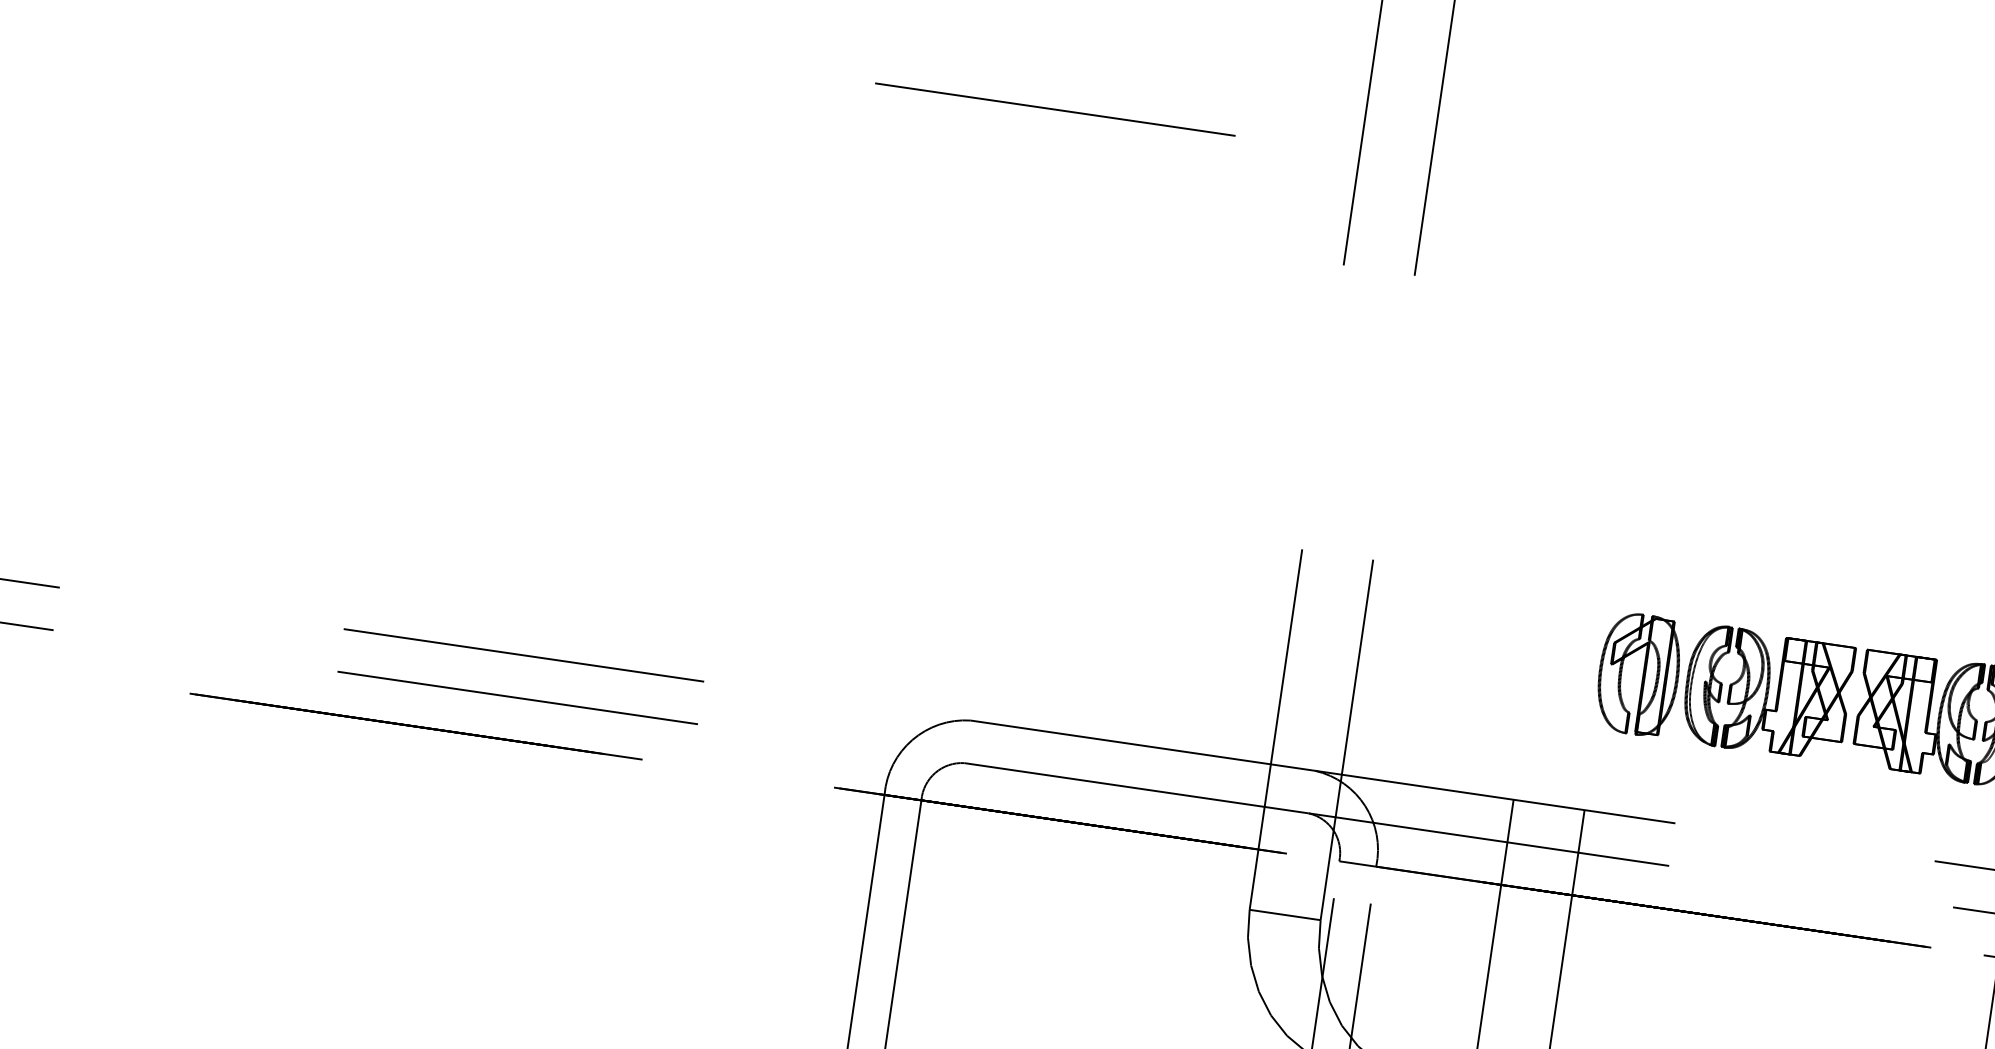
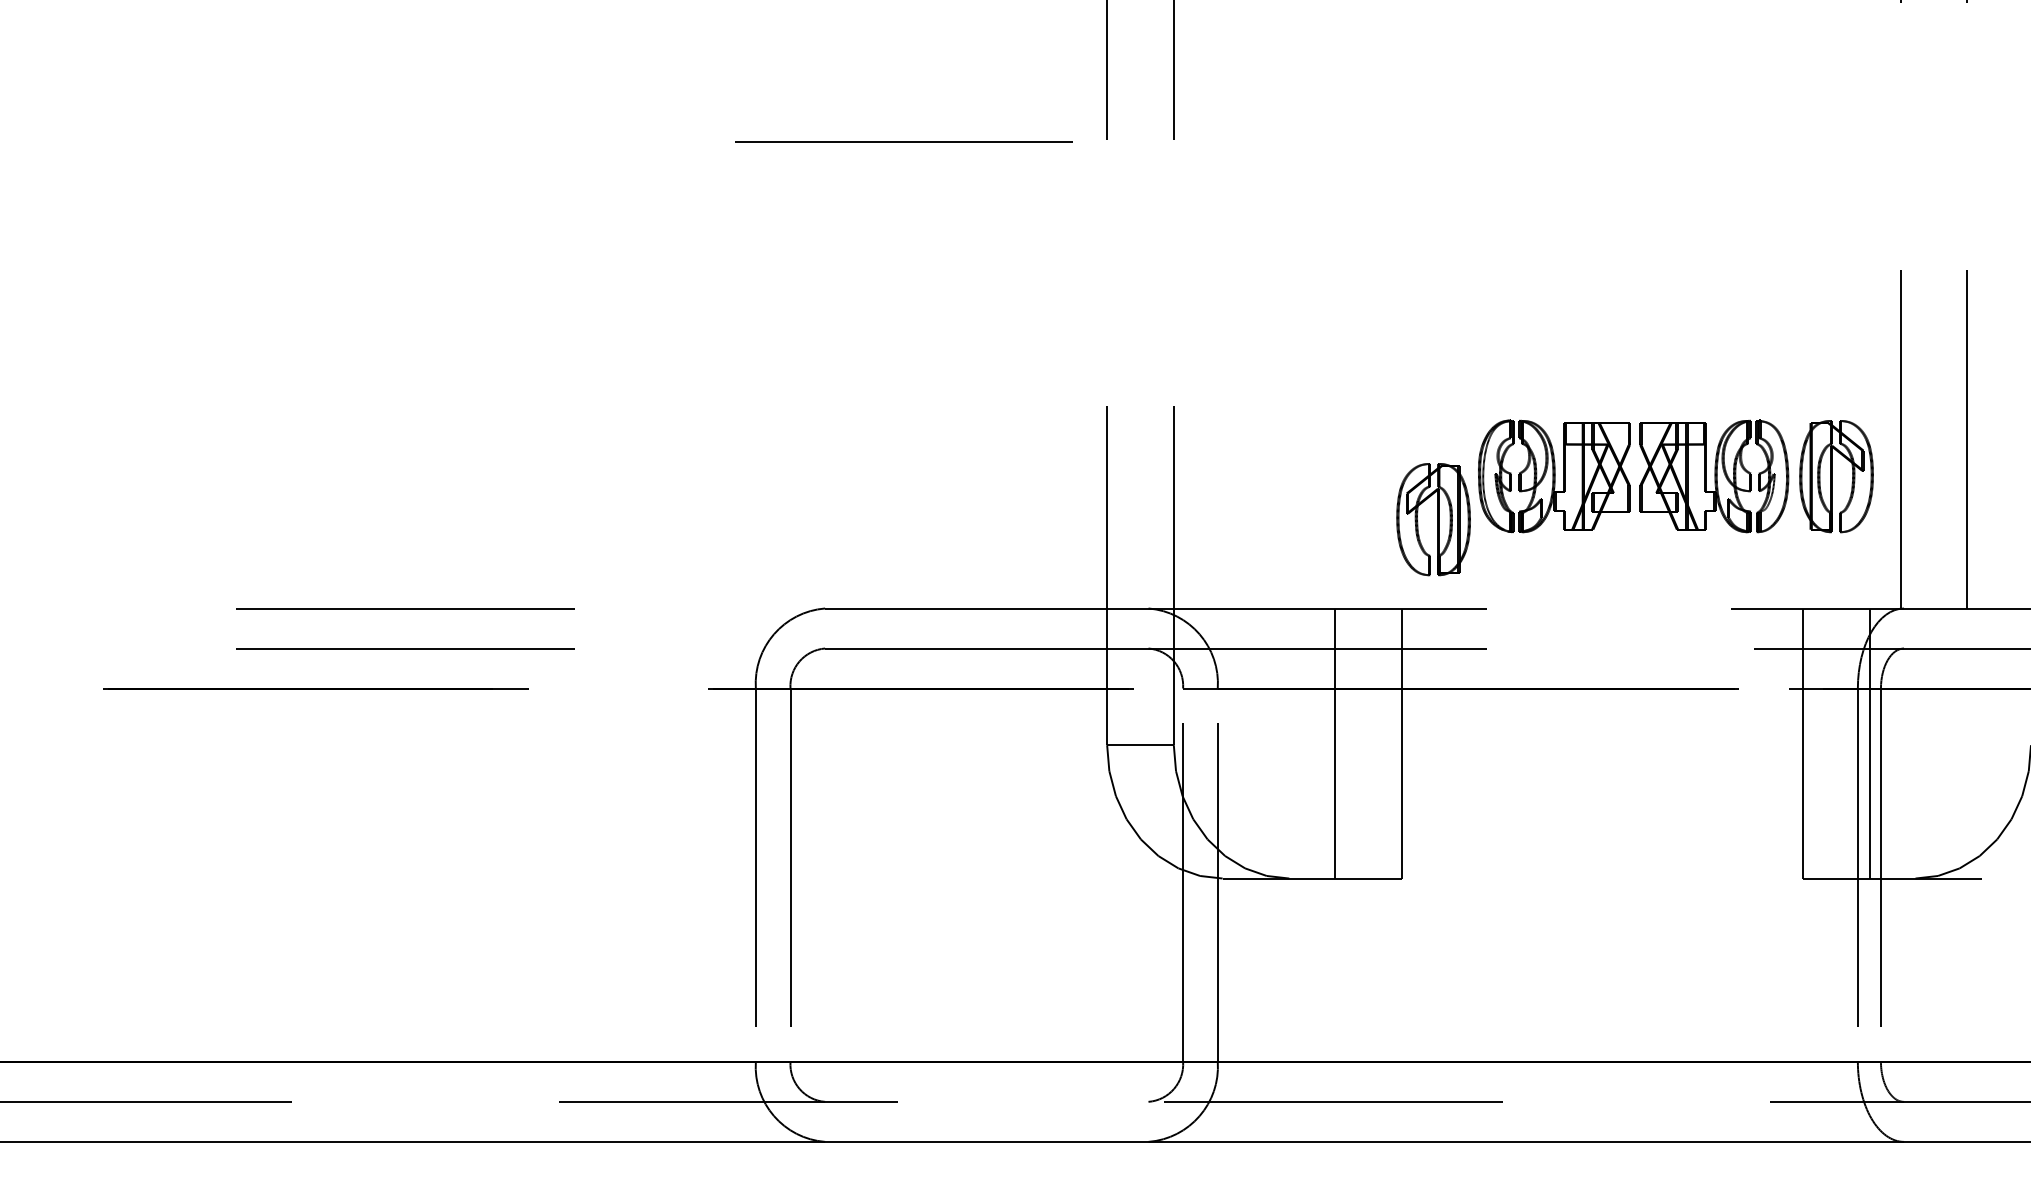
line: (1054, 108) -> (903, 141), moved
part: (1638, 674) -> (1433, 519), moved

